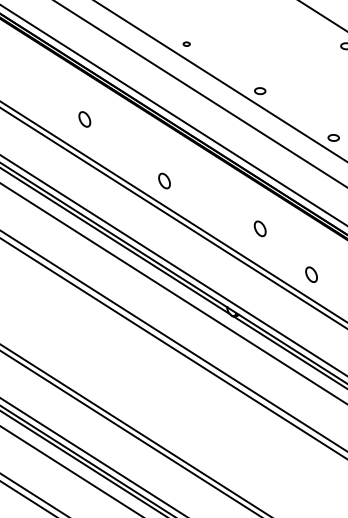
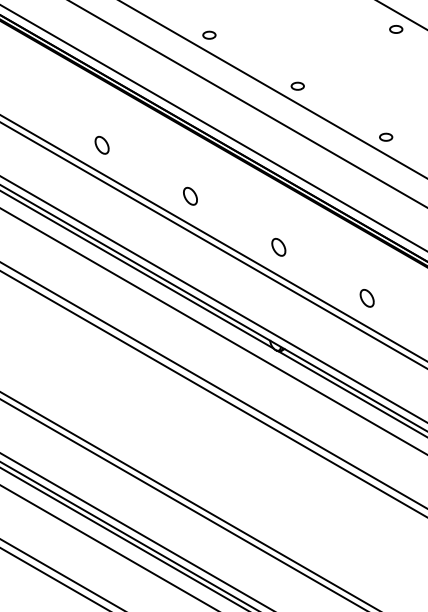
part: (186, 43) -> (209, 34), size x1.67
part: (84, 119) -> (101, 145), moved
part: (259, 228) -> (278, 246), moved

